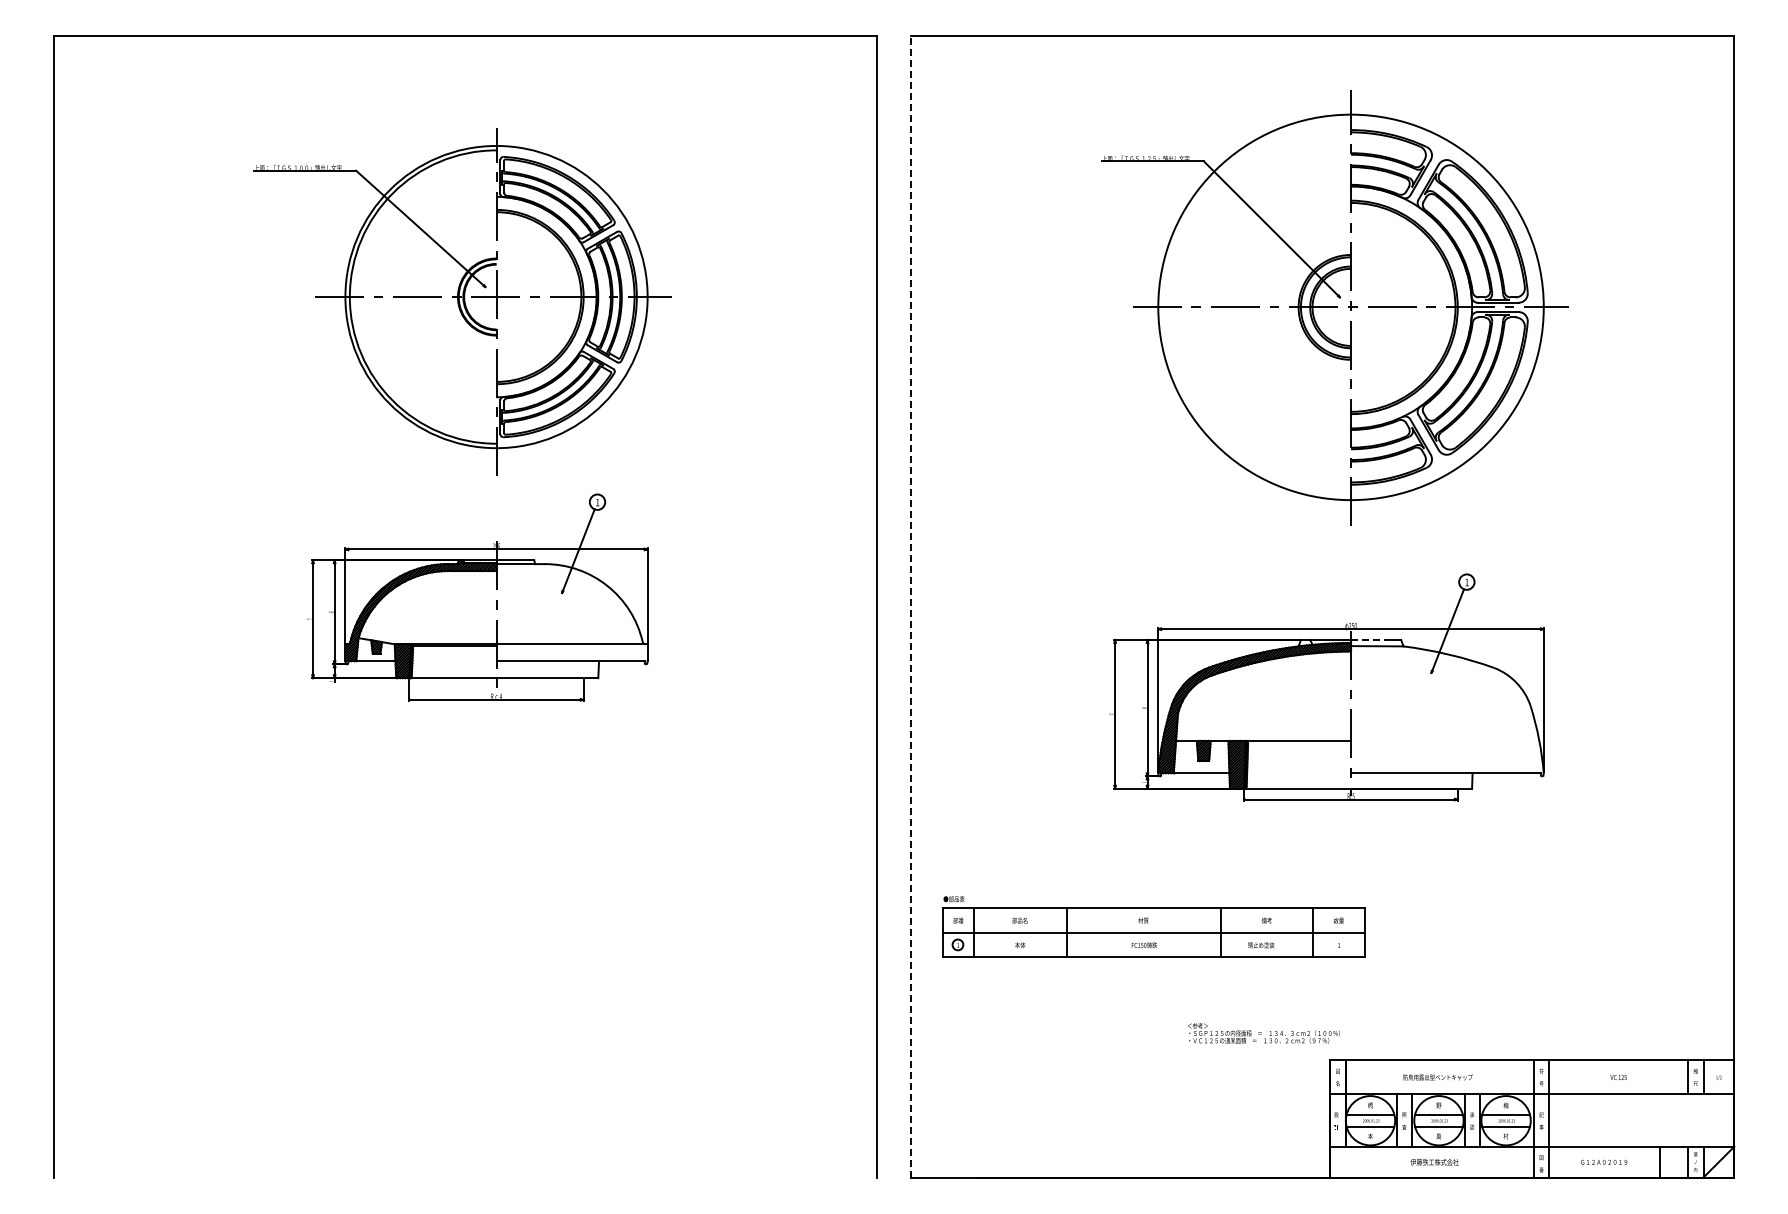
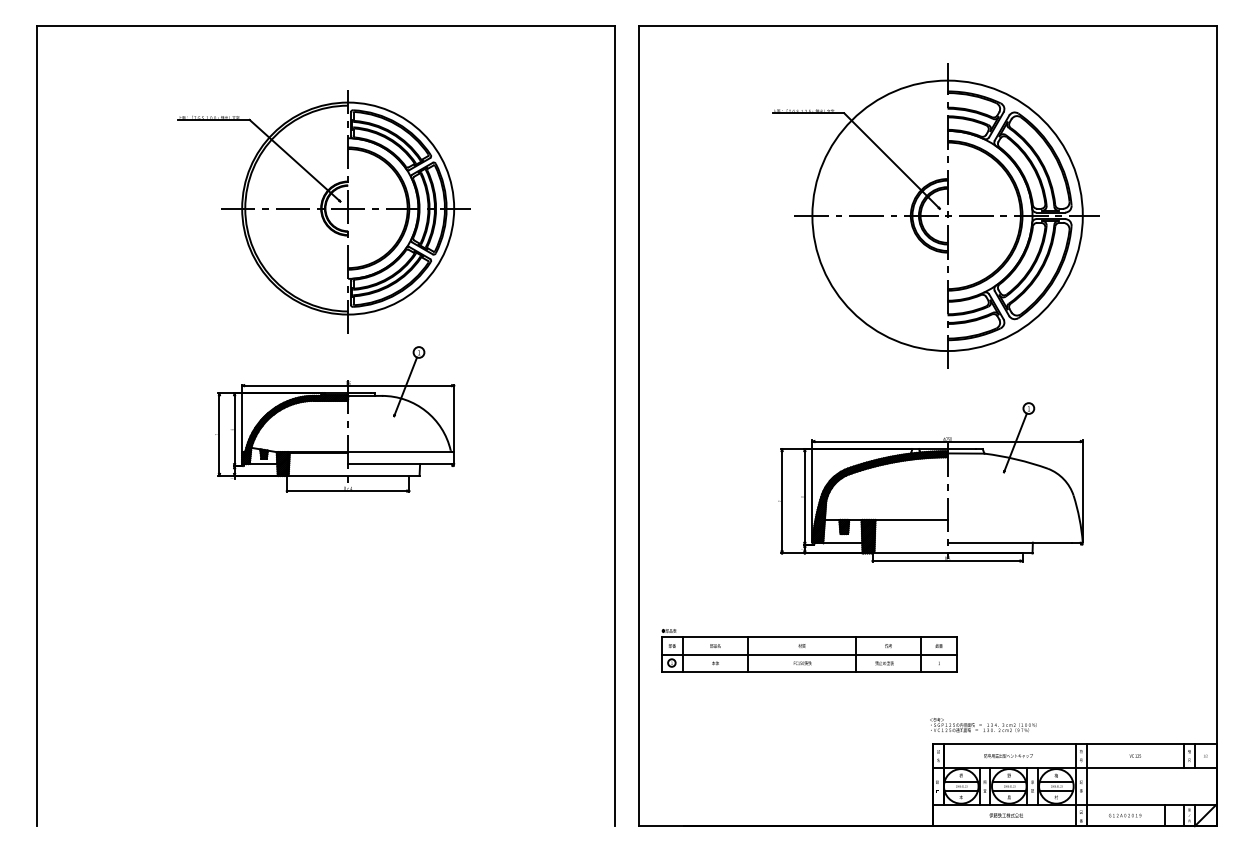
line: (910, 607) -> (638, 426), dashed -> solid
line: (1371, 639) -> (961, 448), dashed -> solid
text: (1263, 1033) -> (983, 725), moved

